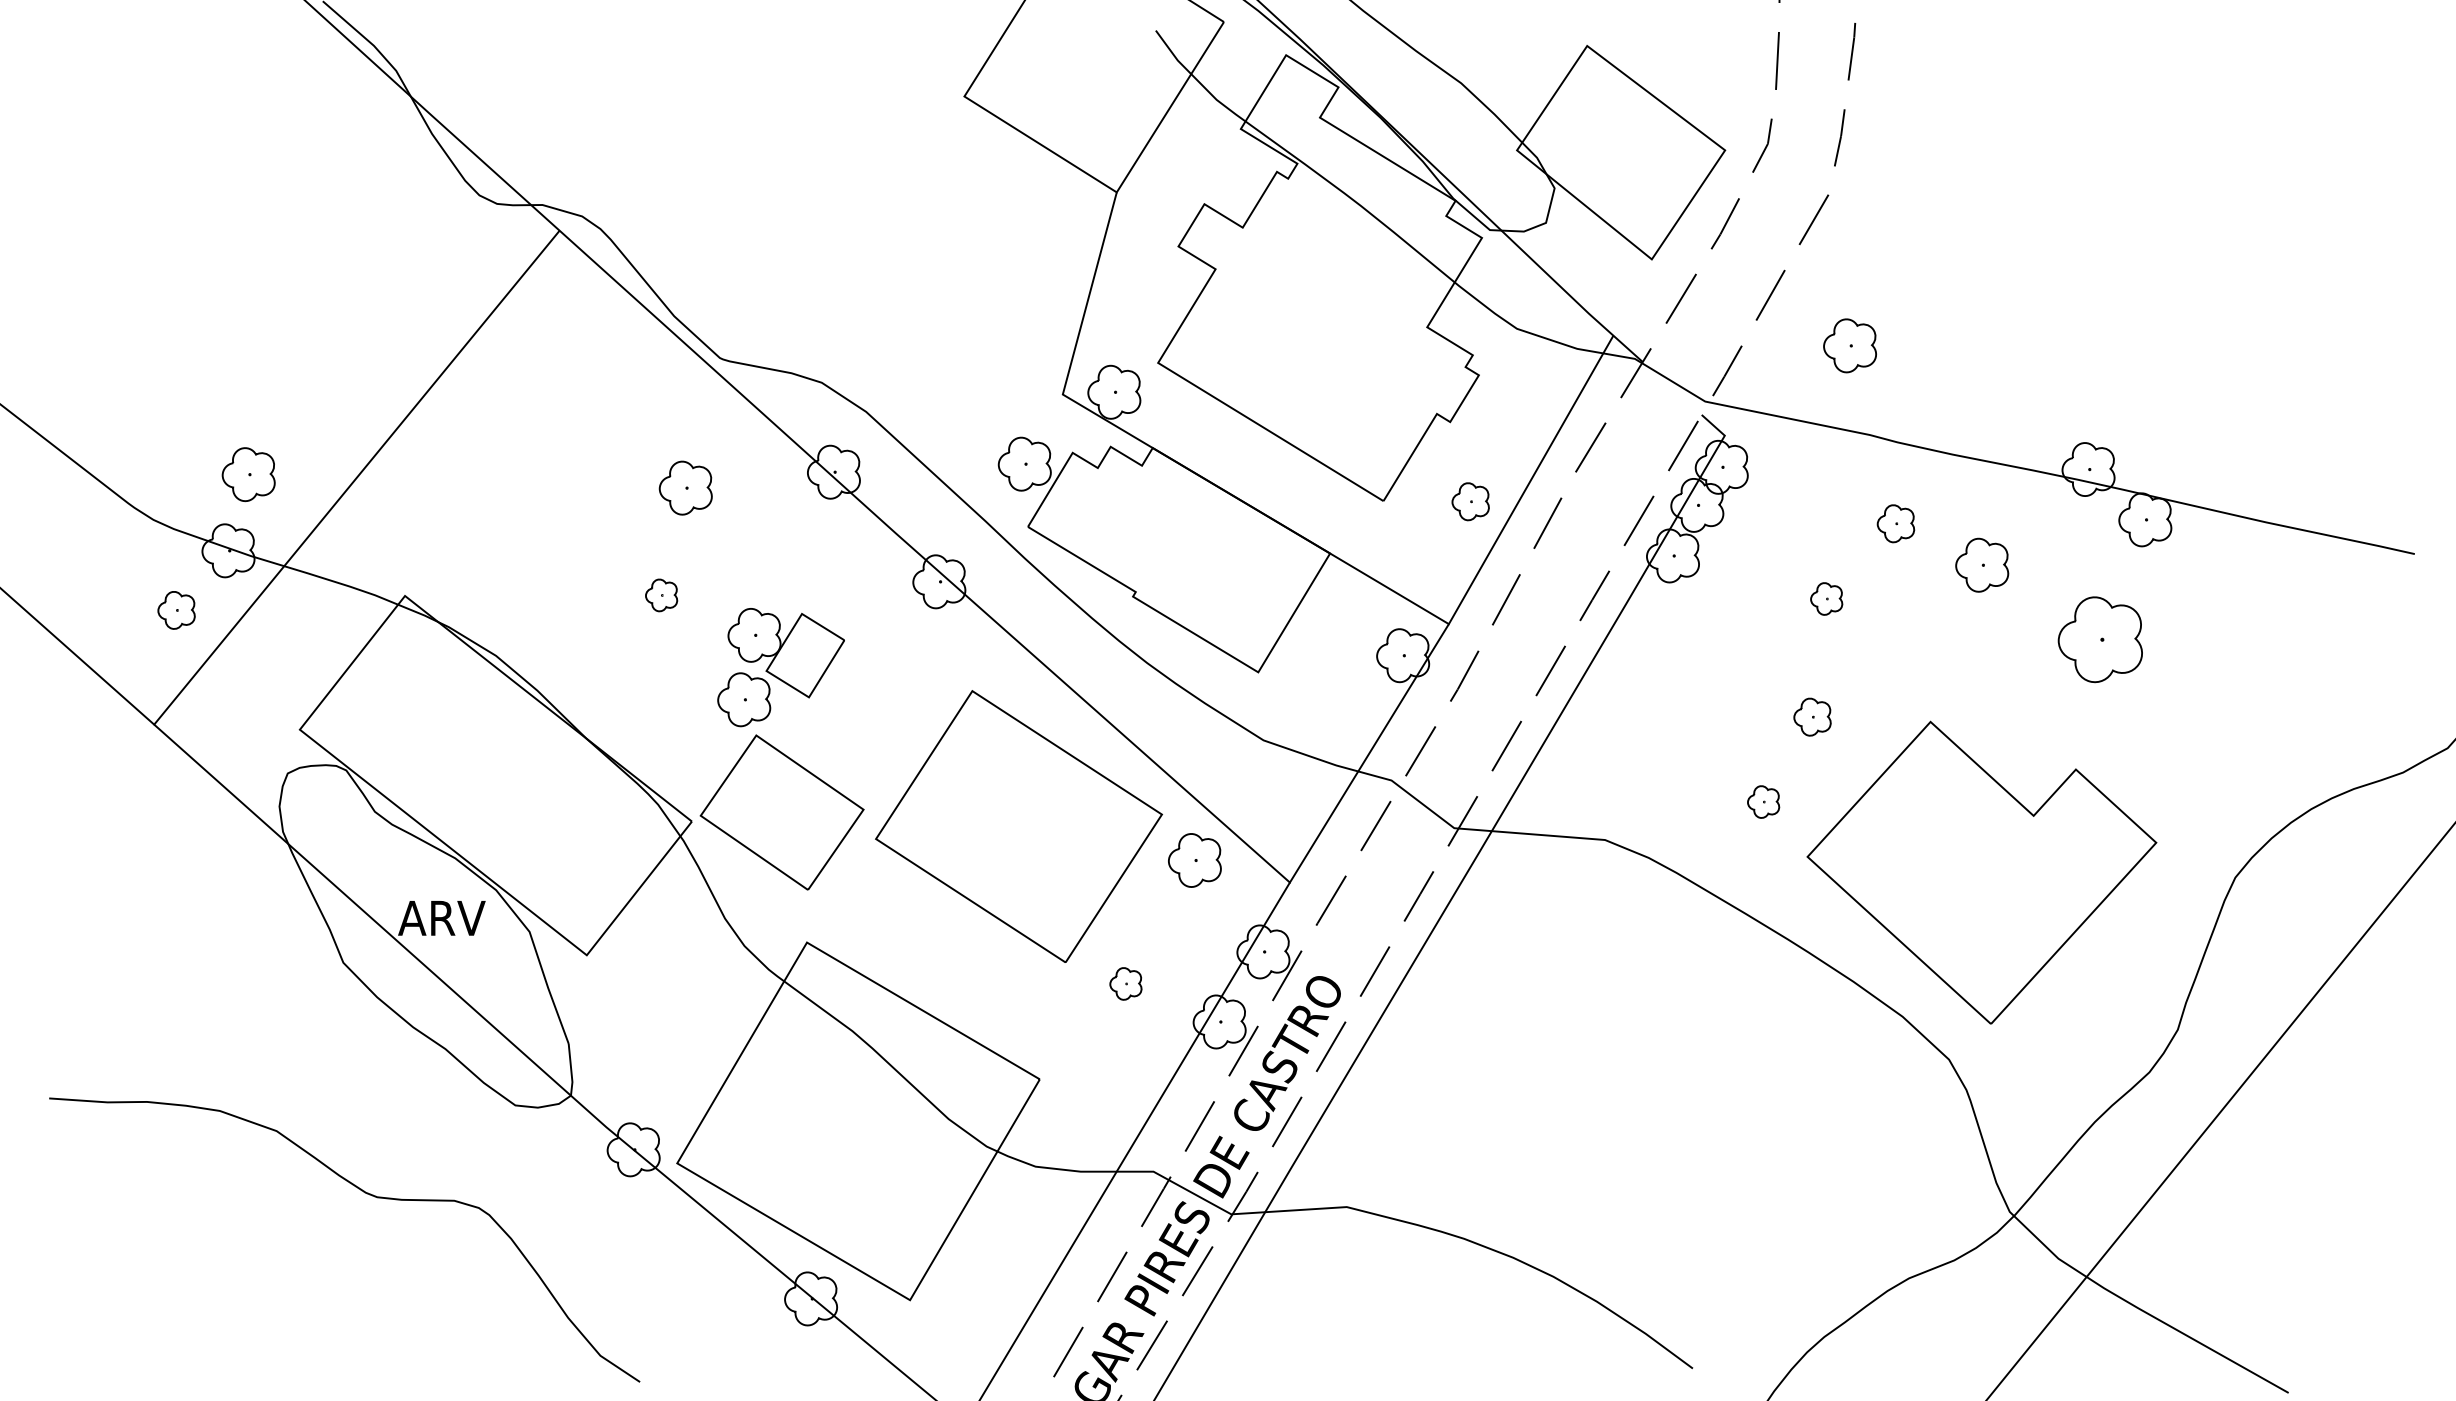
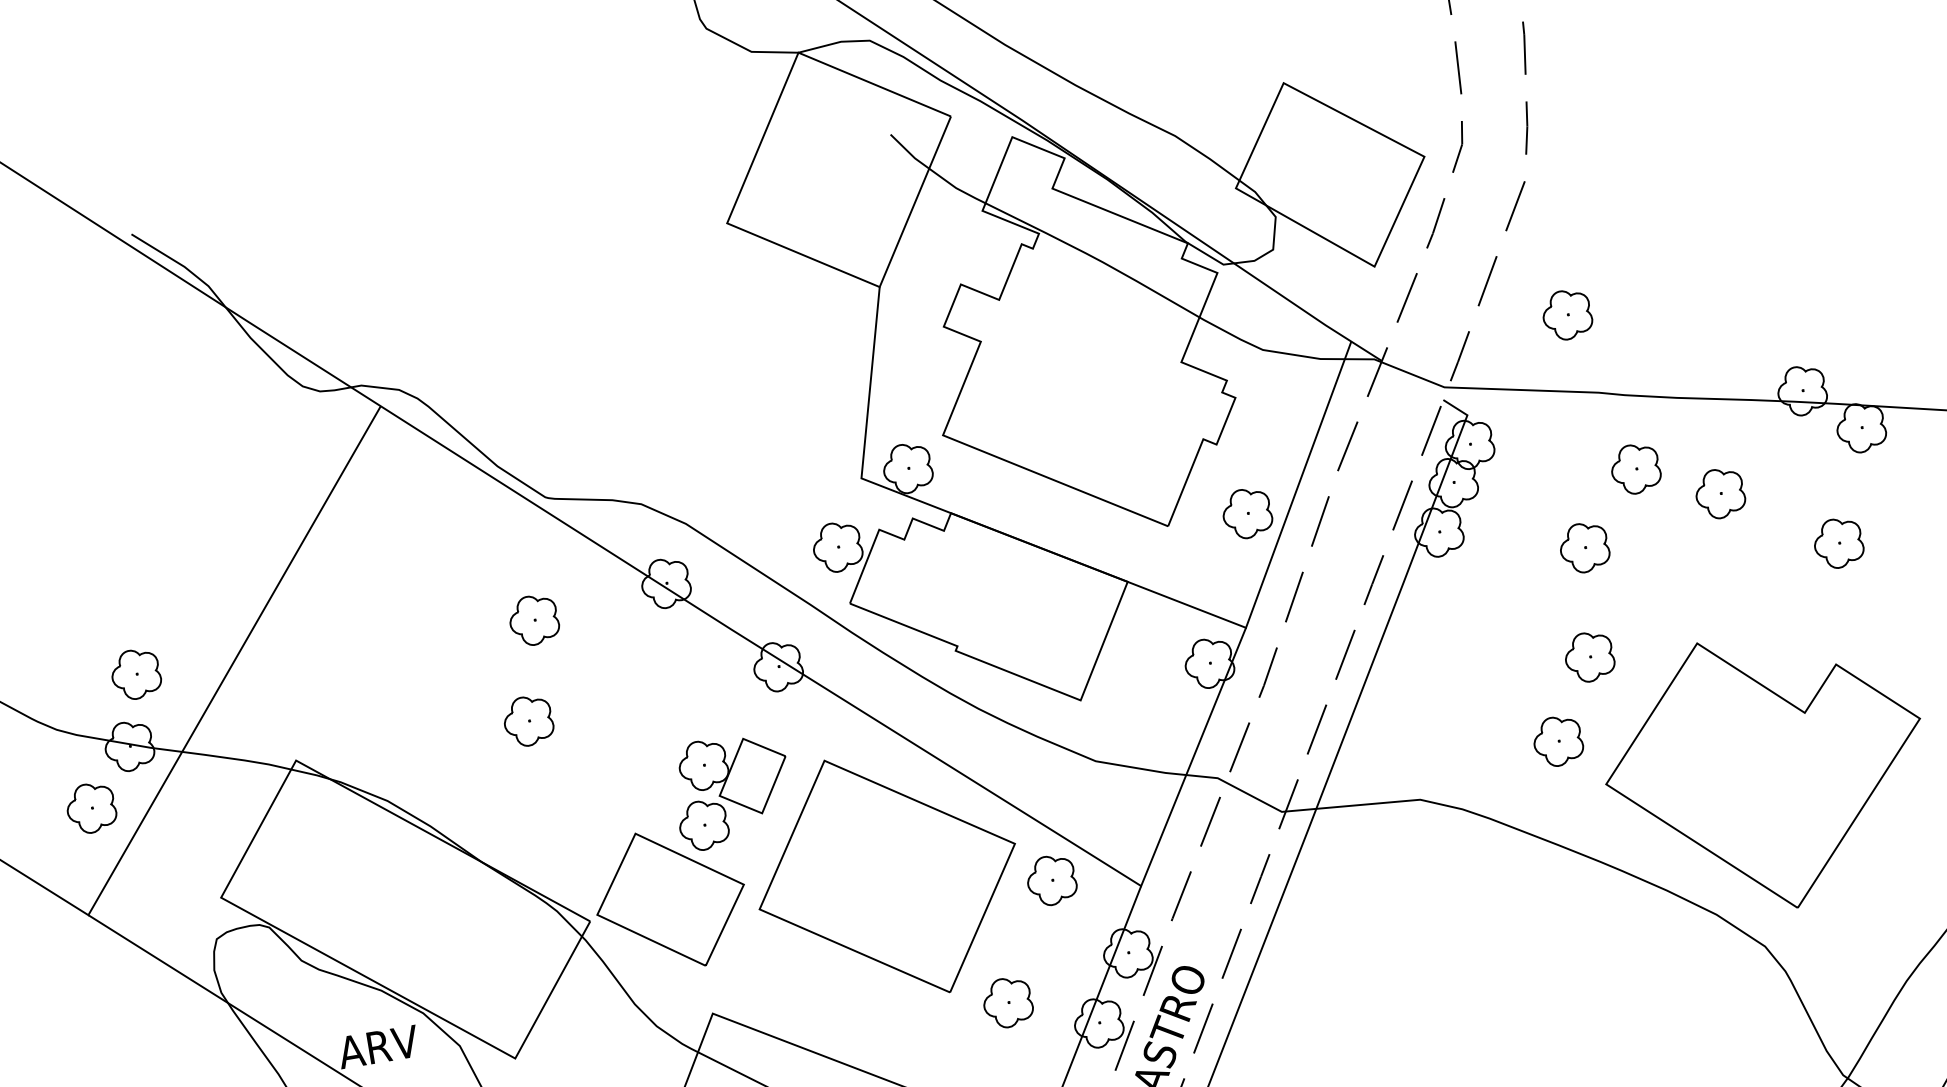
part: (1470, 501) -> (1247, 513), size x1.43
part: (1895, 523) -> (1635, 468), size x1.43
part: (661, 595) -> (528, 721), size x1.67
part: (1826, 598) -> (1584, 547), size x1.67
part: (176, 610) -> (91, 808), size x1.43
part: (2100, 639) -> (1838, 542), size x0.62
part: (780, 667) -> (731, 790), moved
part: (1812, 716) -> (1589, 656), size x1.43
part: (1763, 801) -> (1557, 740), size x1.67
part: (1125, 983) -> (1007, 1002), size x1.67

